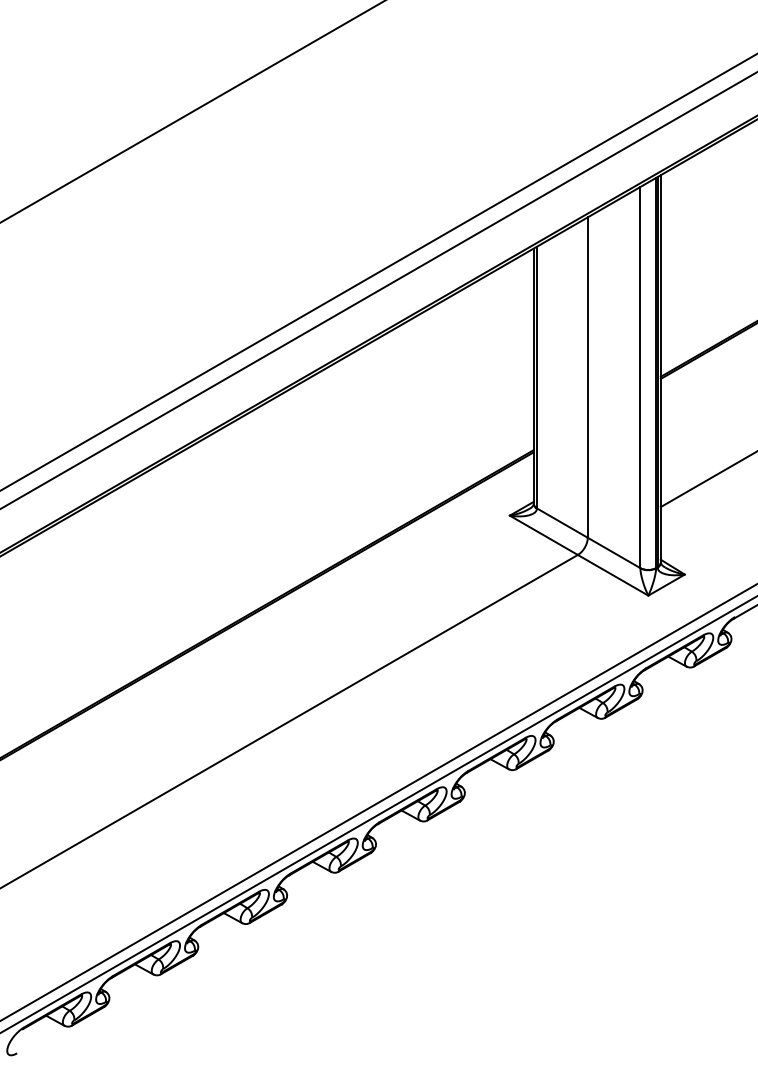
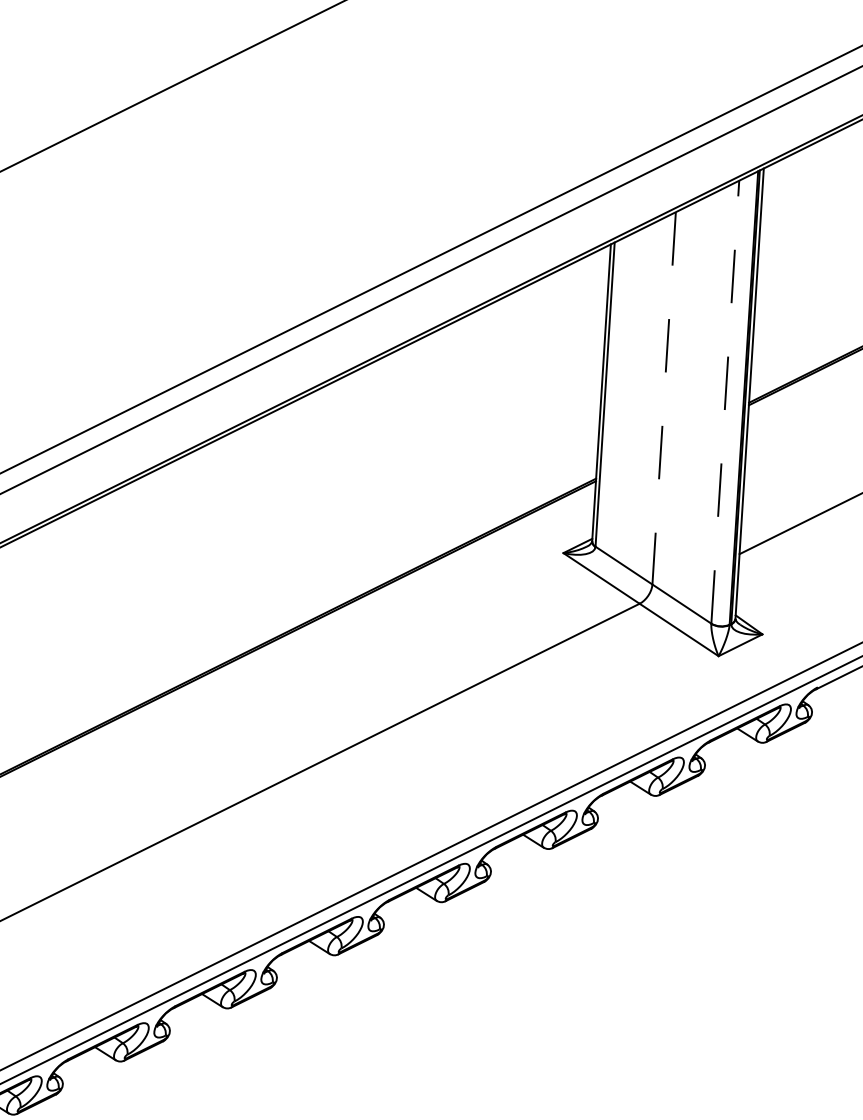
line: (640, 377) -> (725, 402), solid -> dashed
line: (587, 378) -> (663, 399), solid -> dashed

